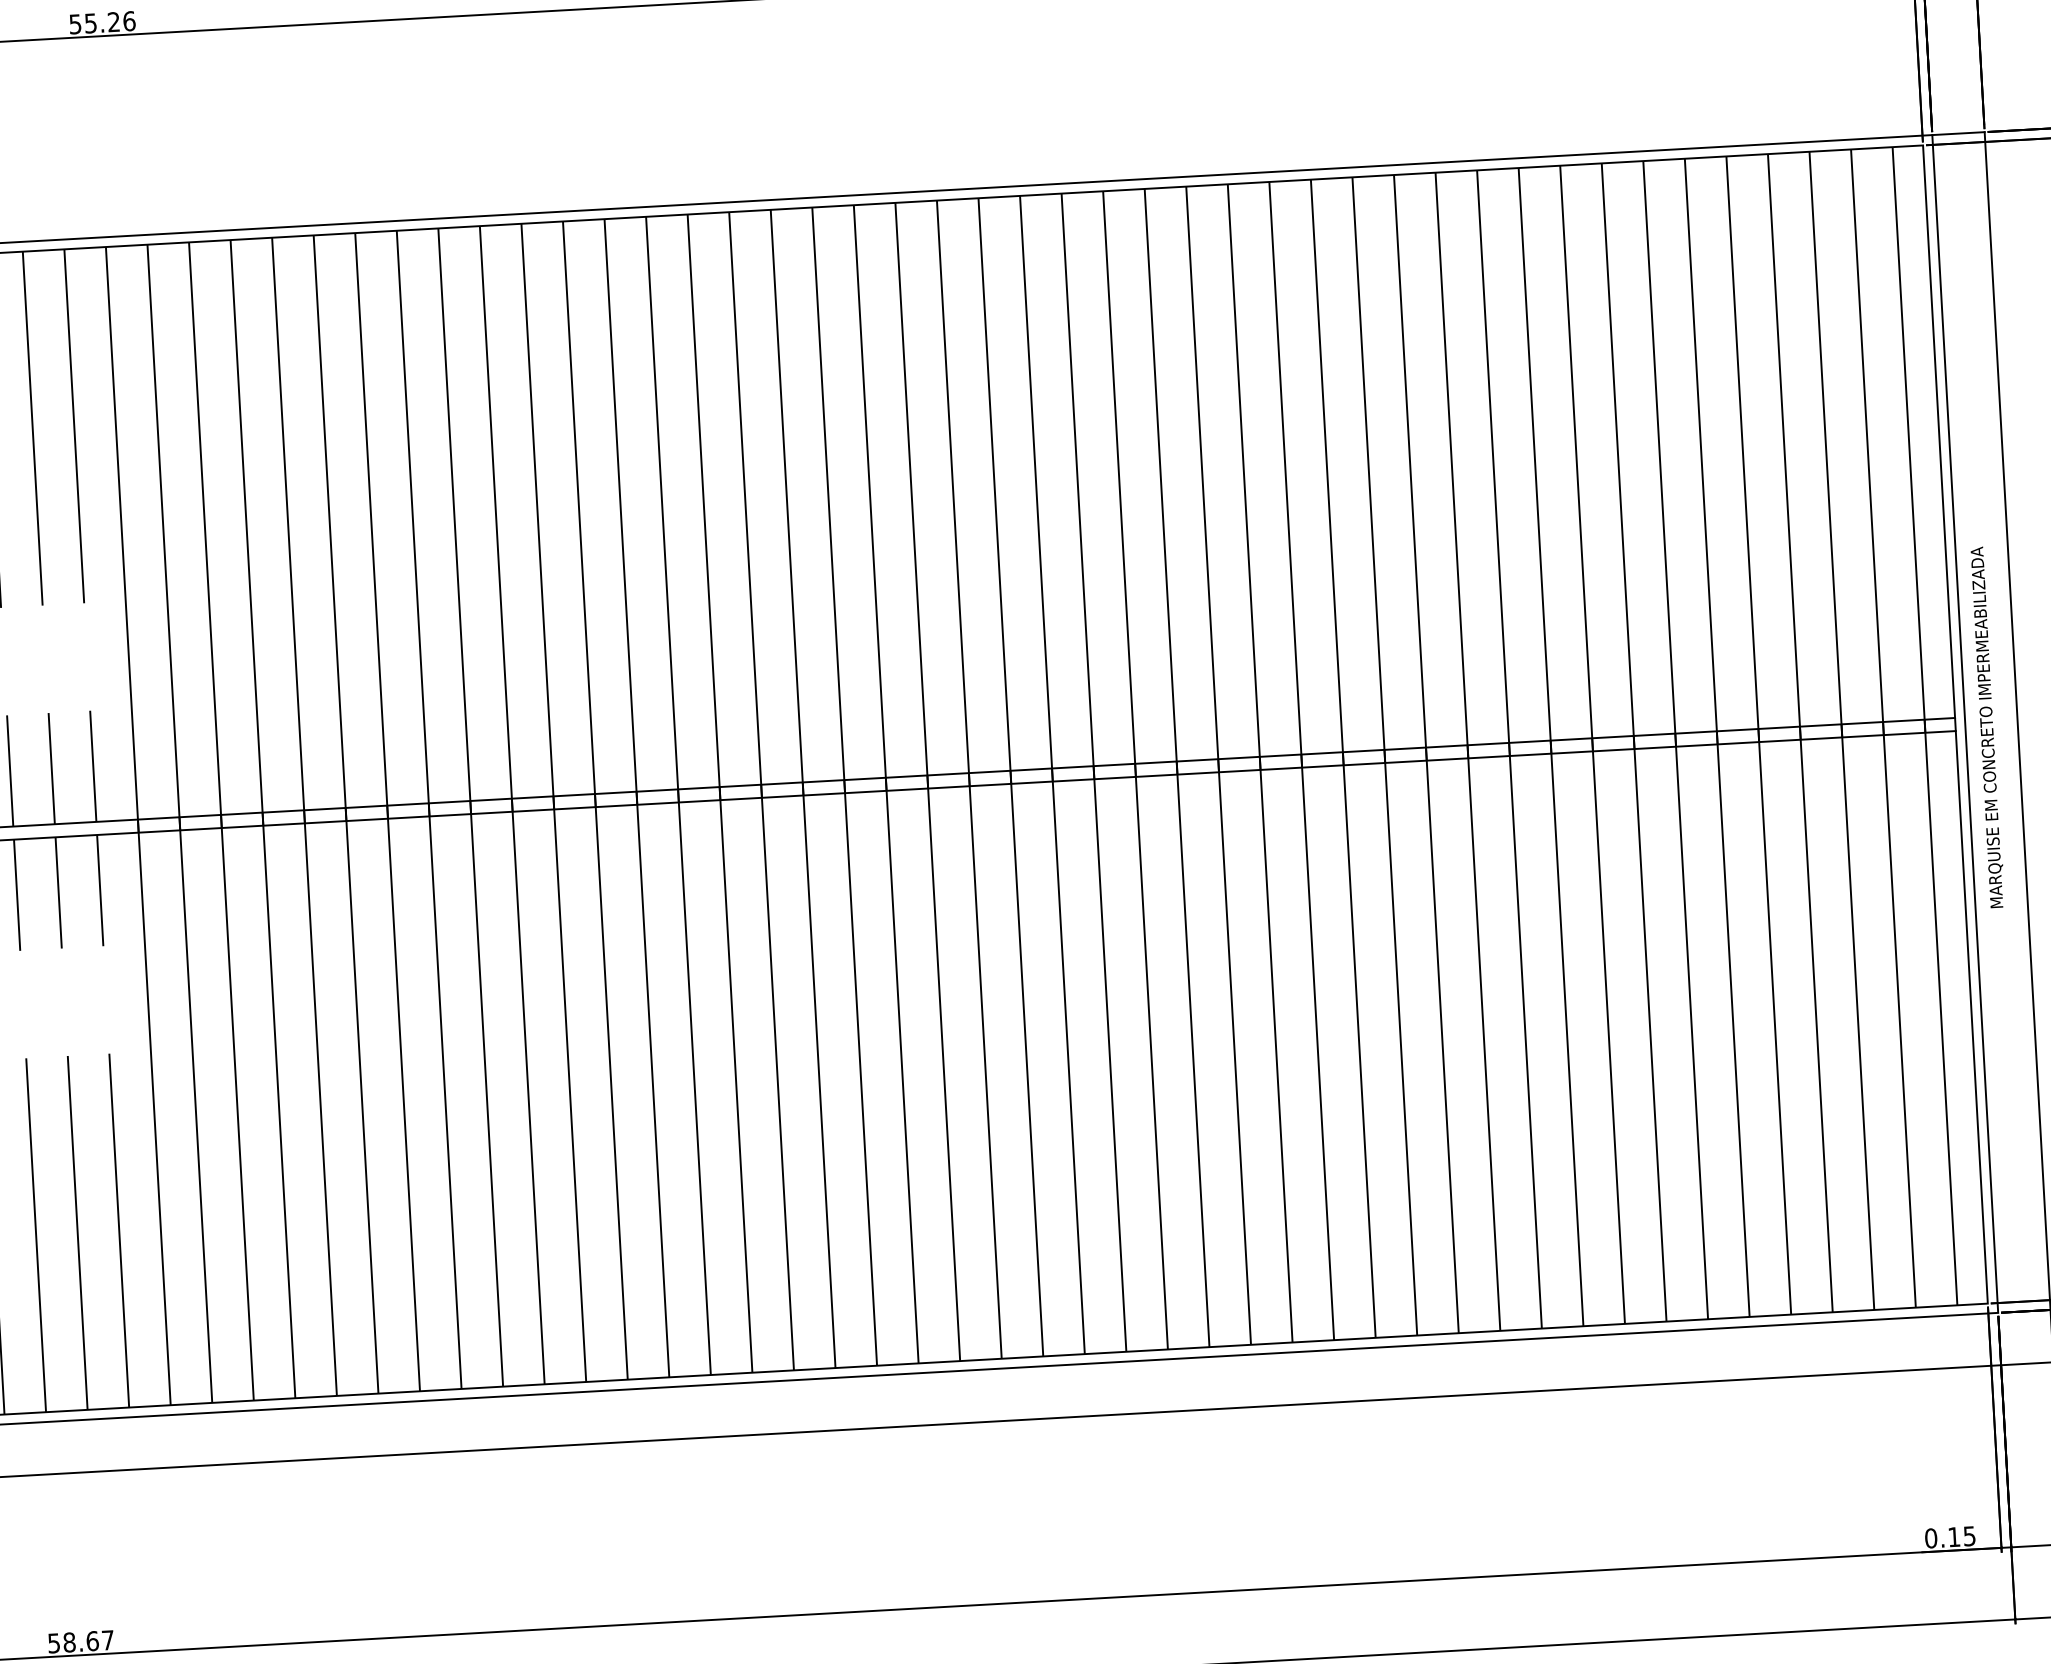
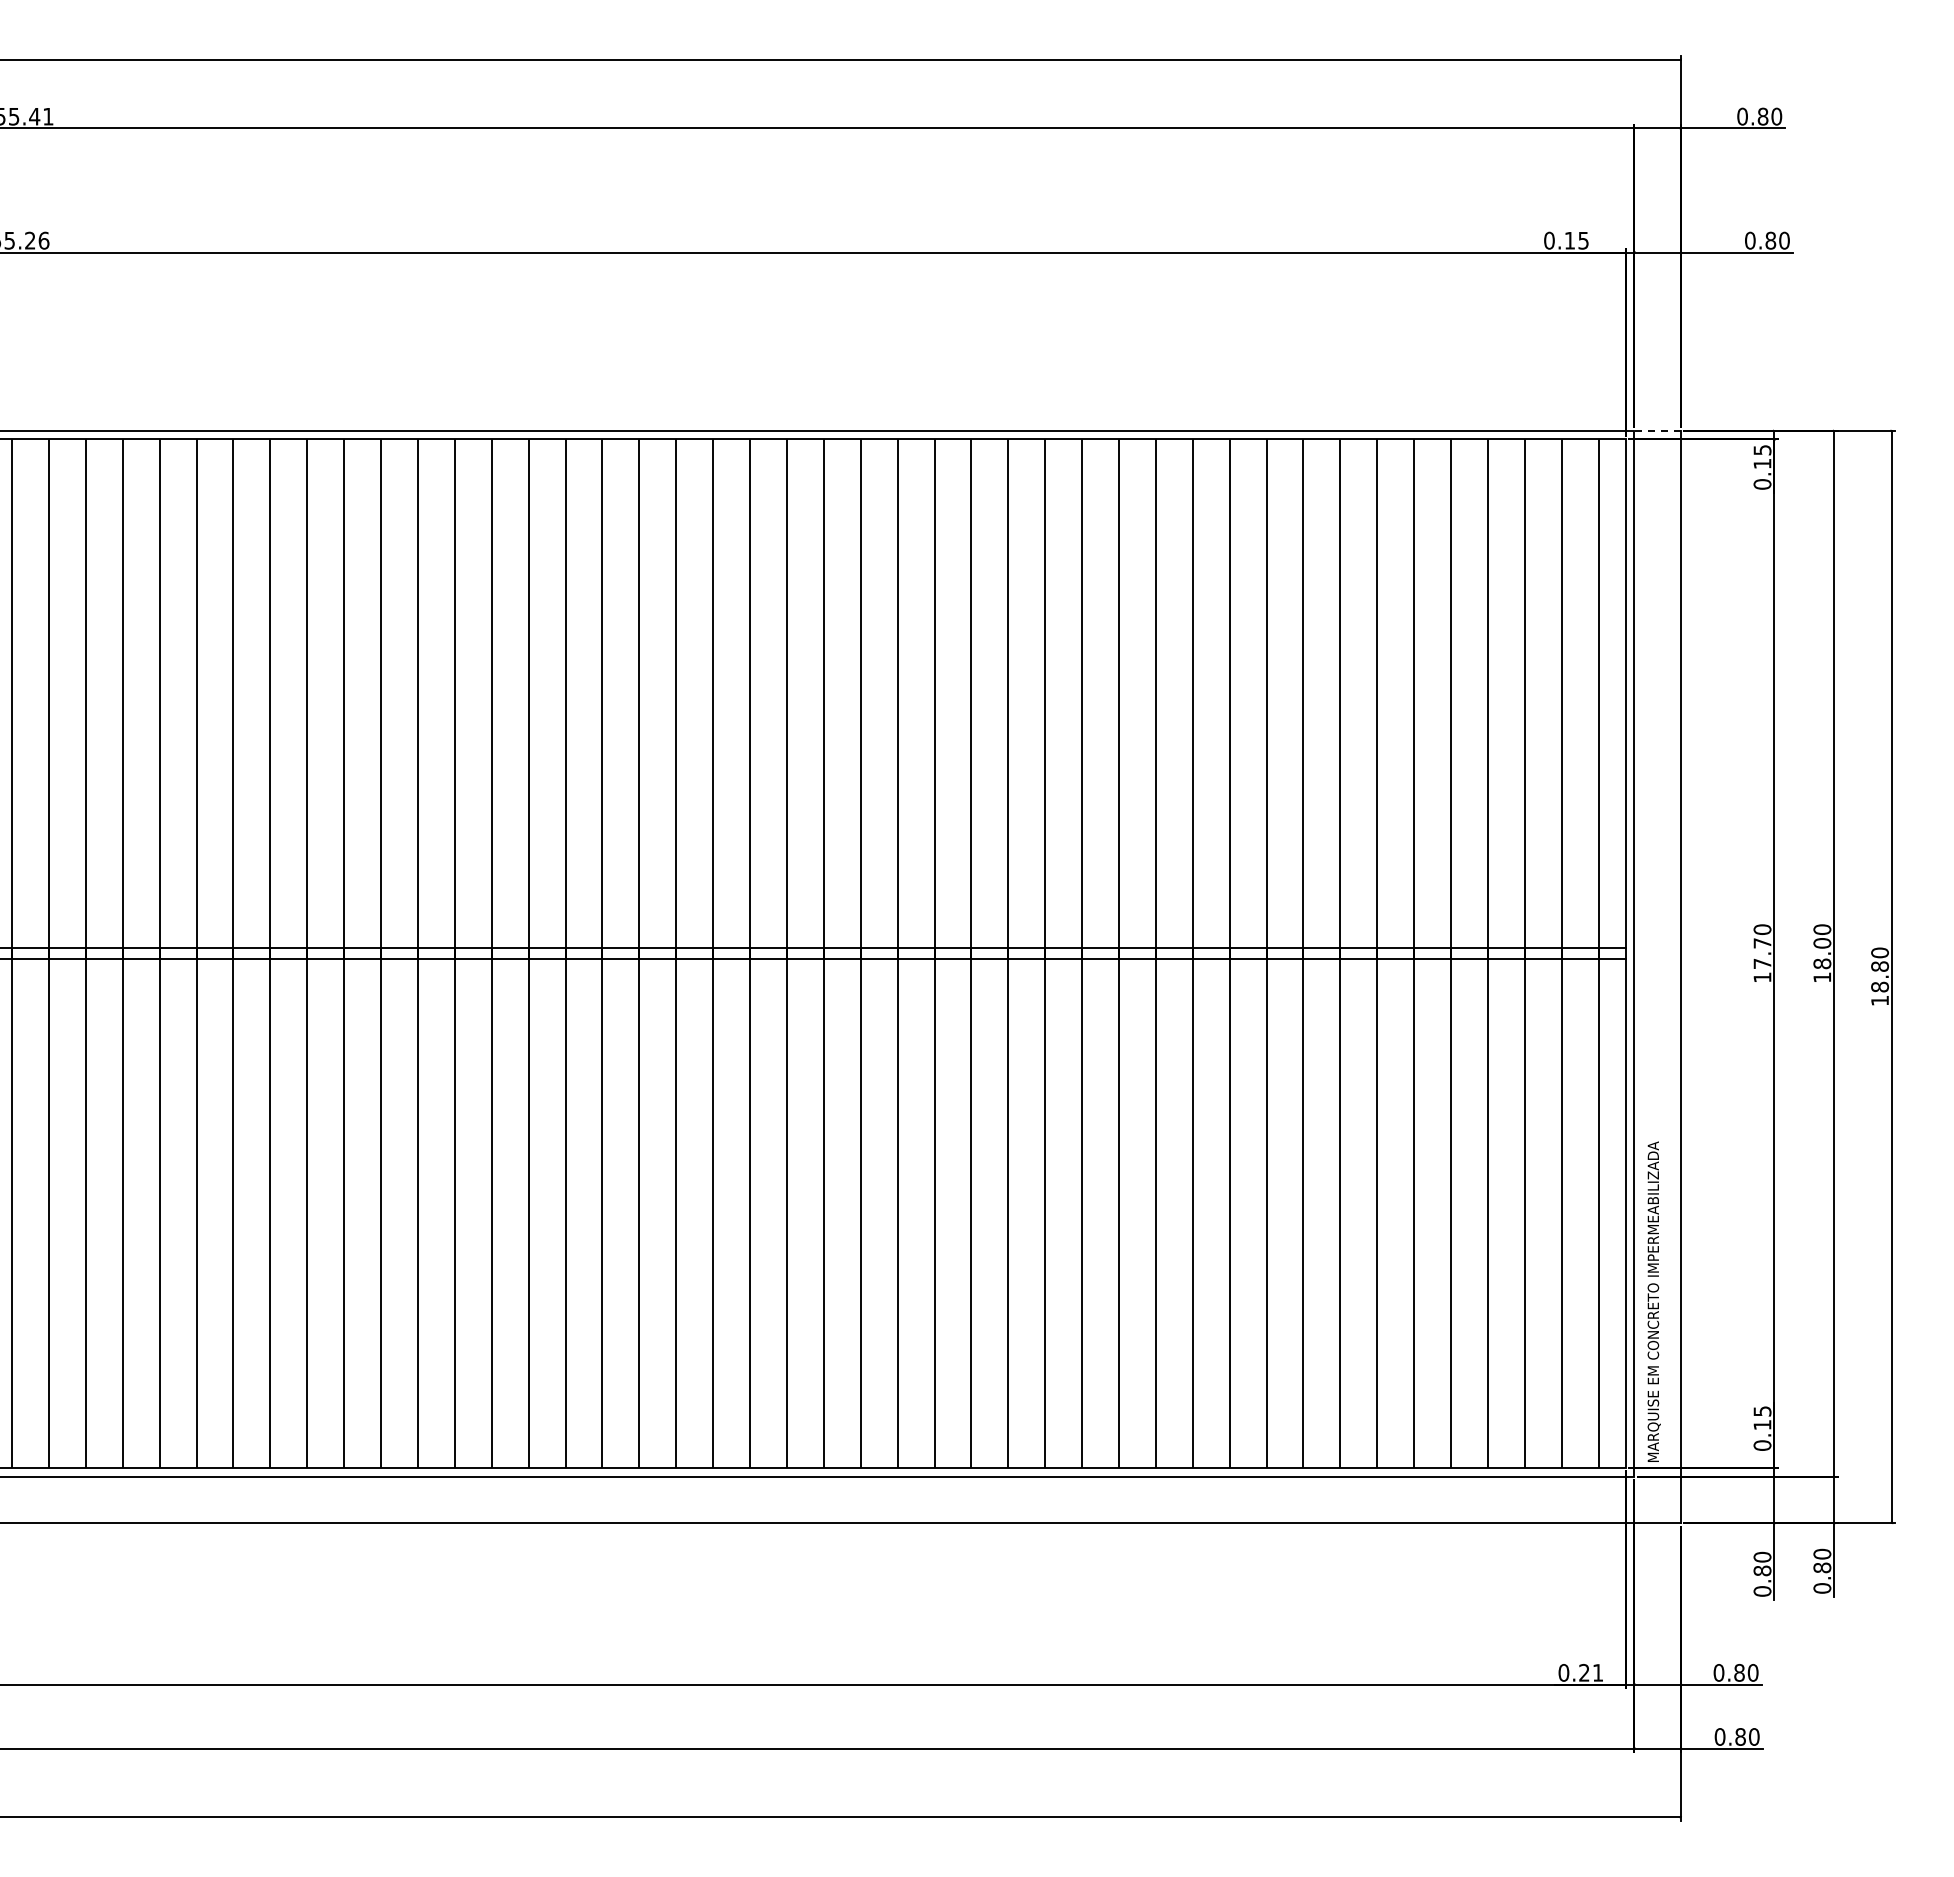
line: (1958, 133) -> (1657, 430), solid -> dashed
text: (1987, 727) -> (1653, 1301), moved
text: (1962, 1536) -> (1591, 1672), 0.15 -> 0.21

